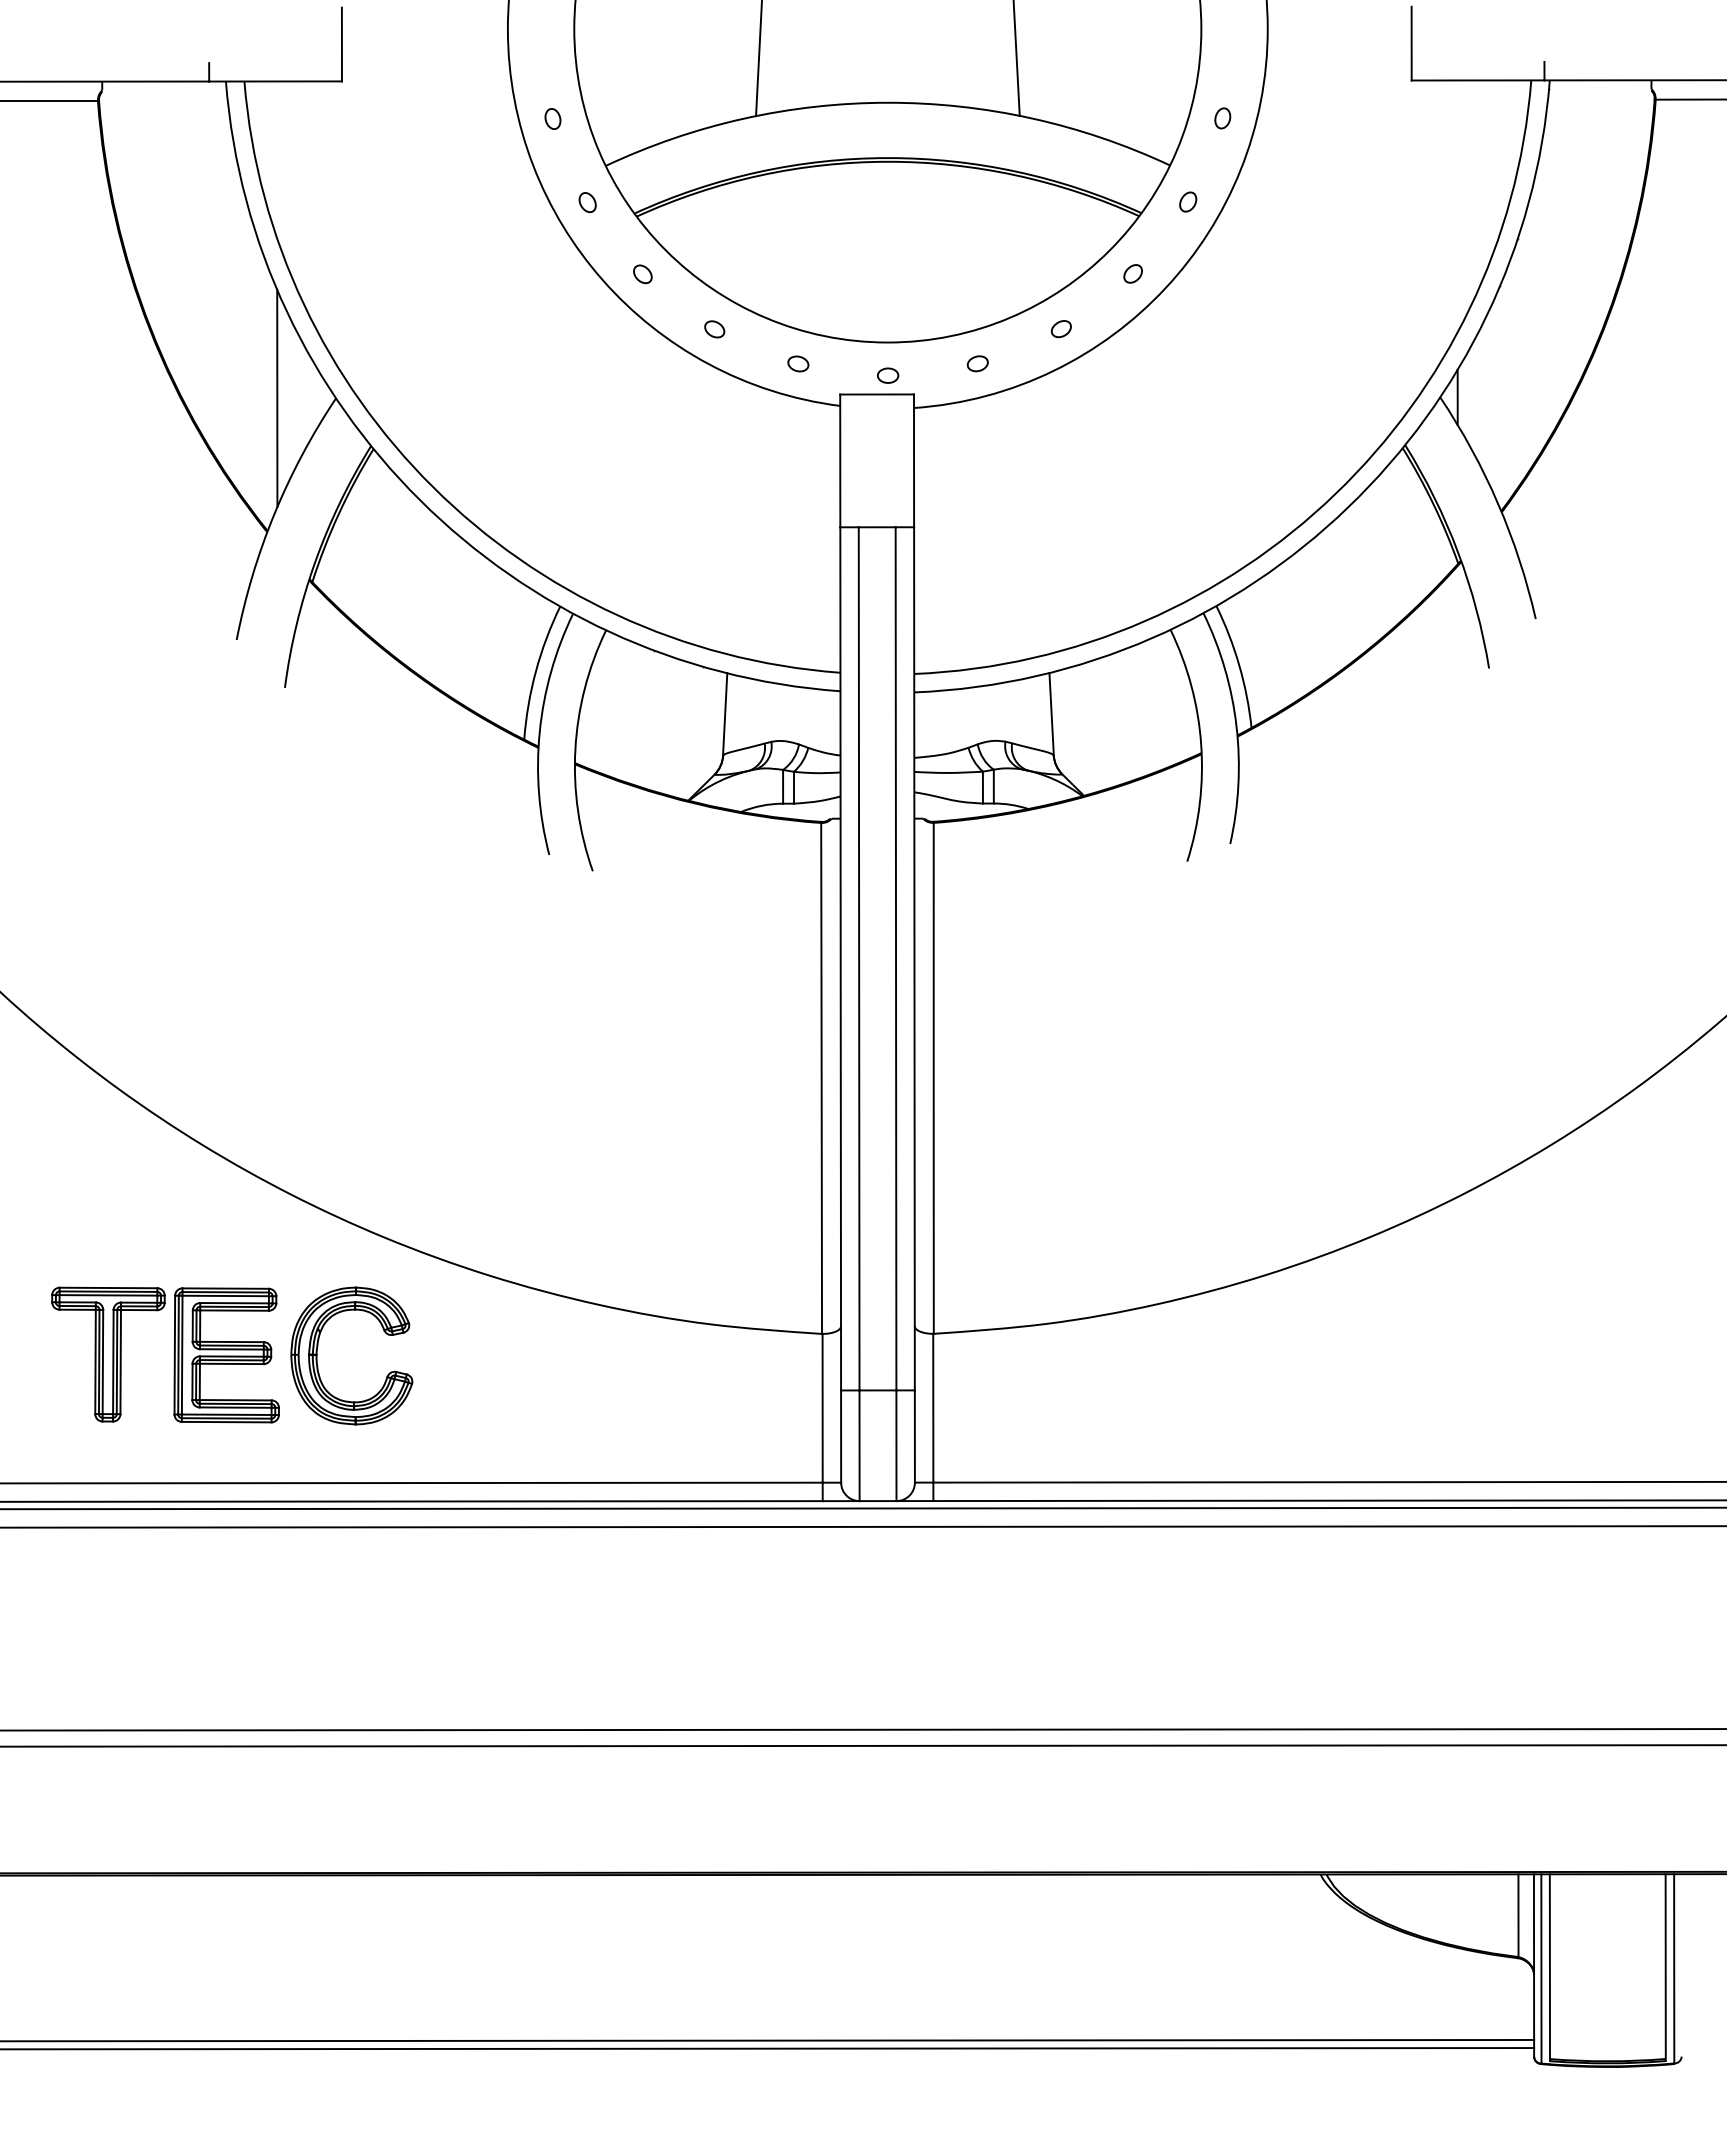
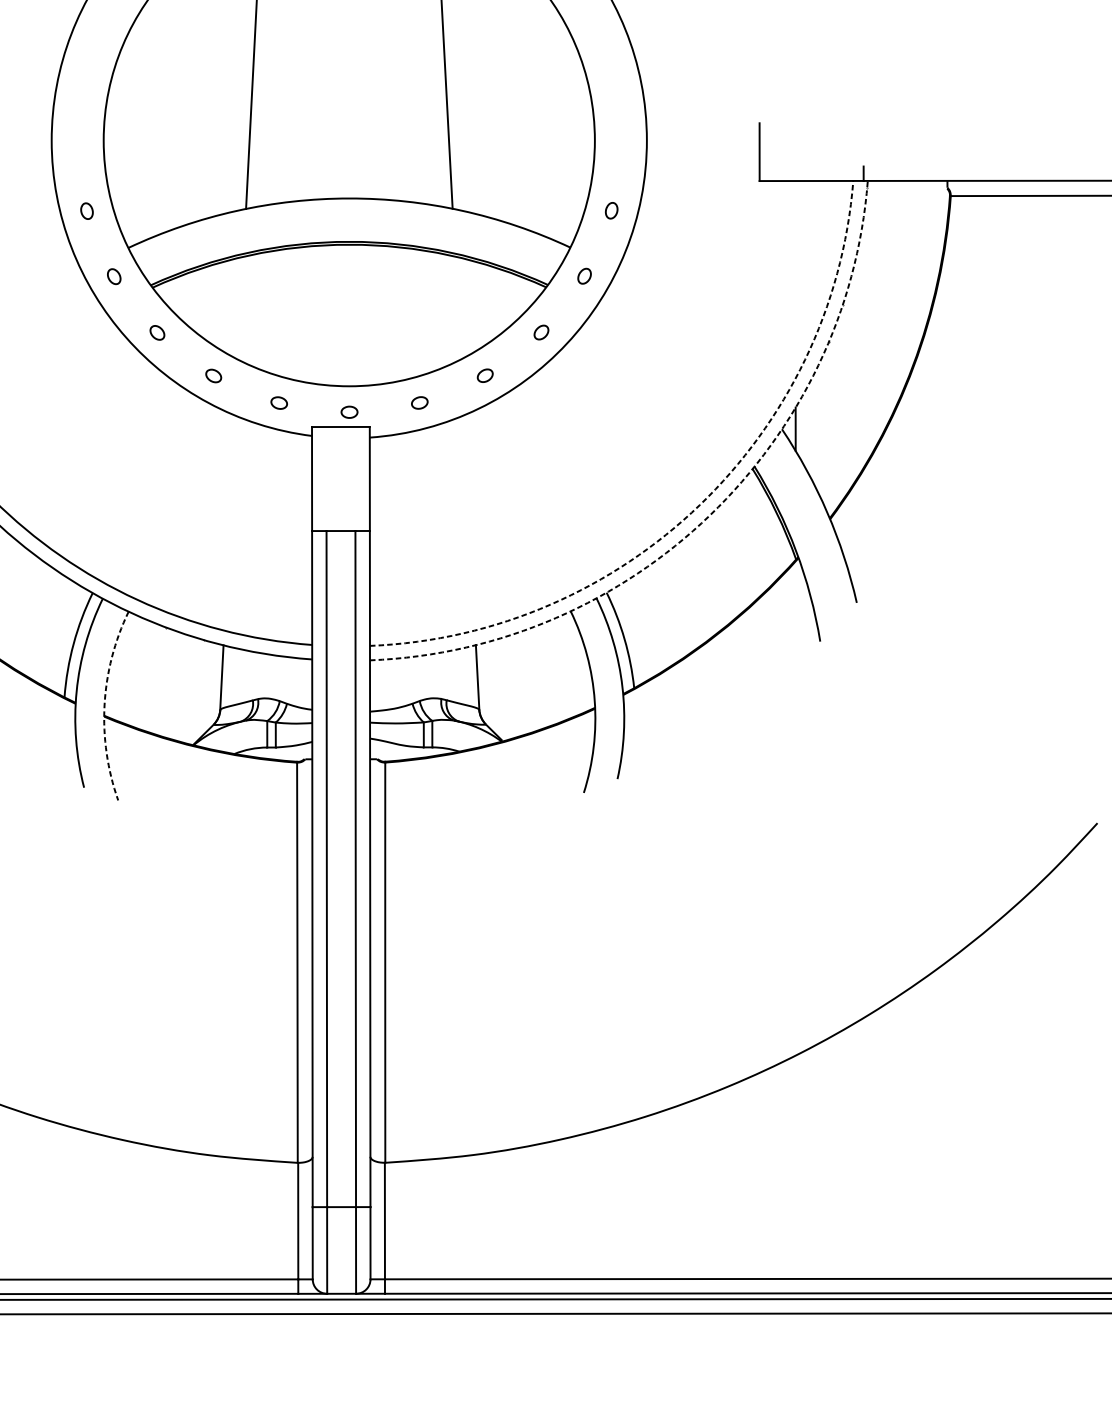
arc: (1335, 494) -> (699, 505), solid -> dashed
arc: (1348, 507) -> (710, 515), solid -> dashed
arc: (575, 749) -> (104, 705), solid -> dashed

